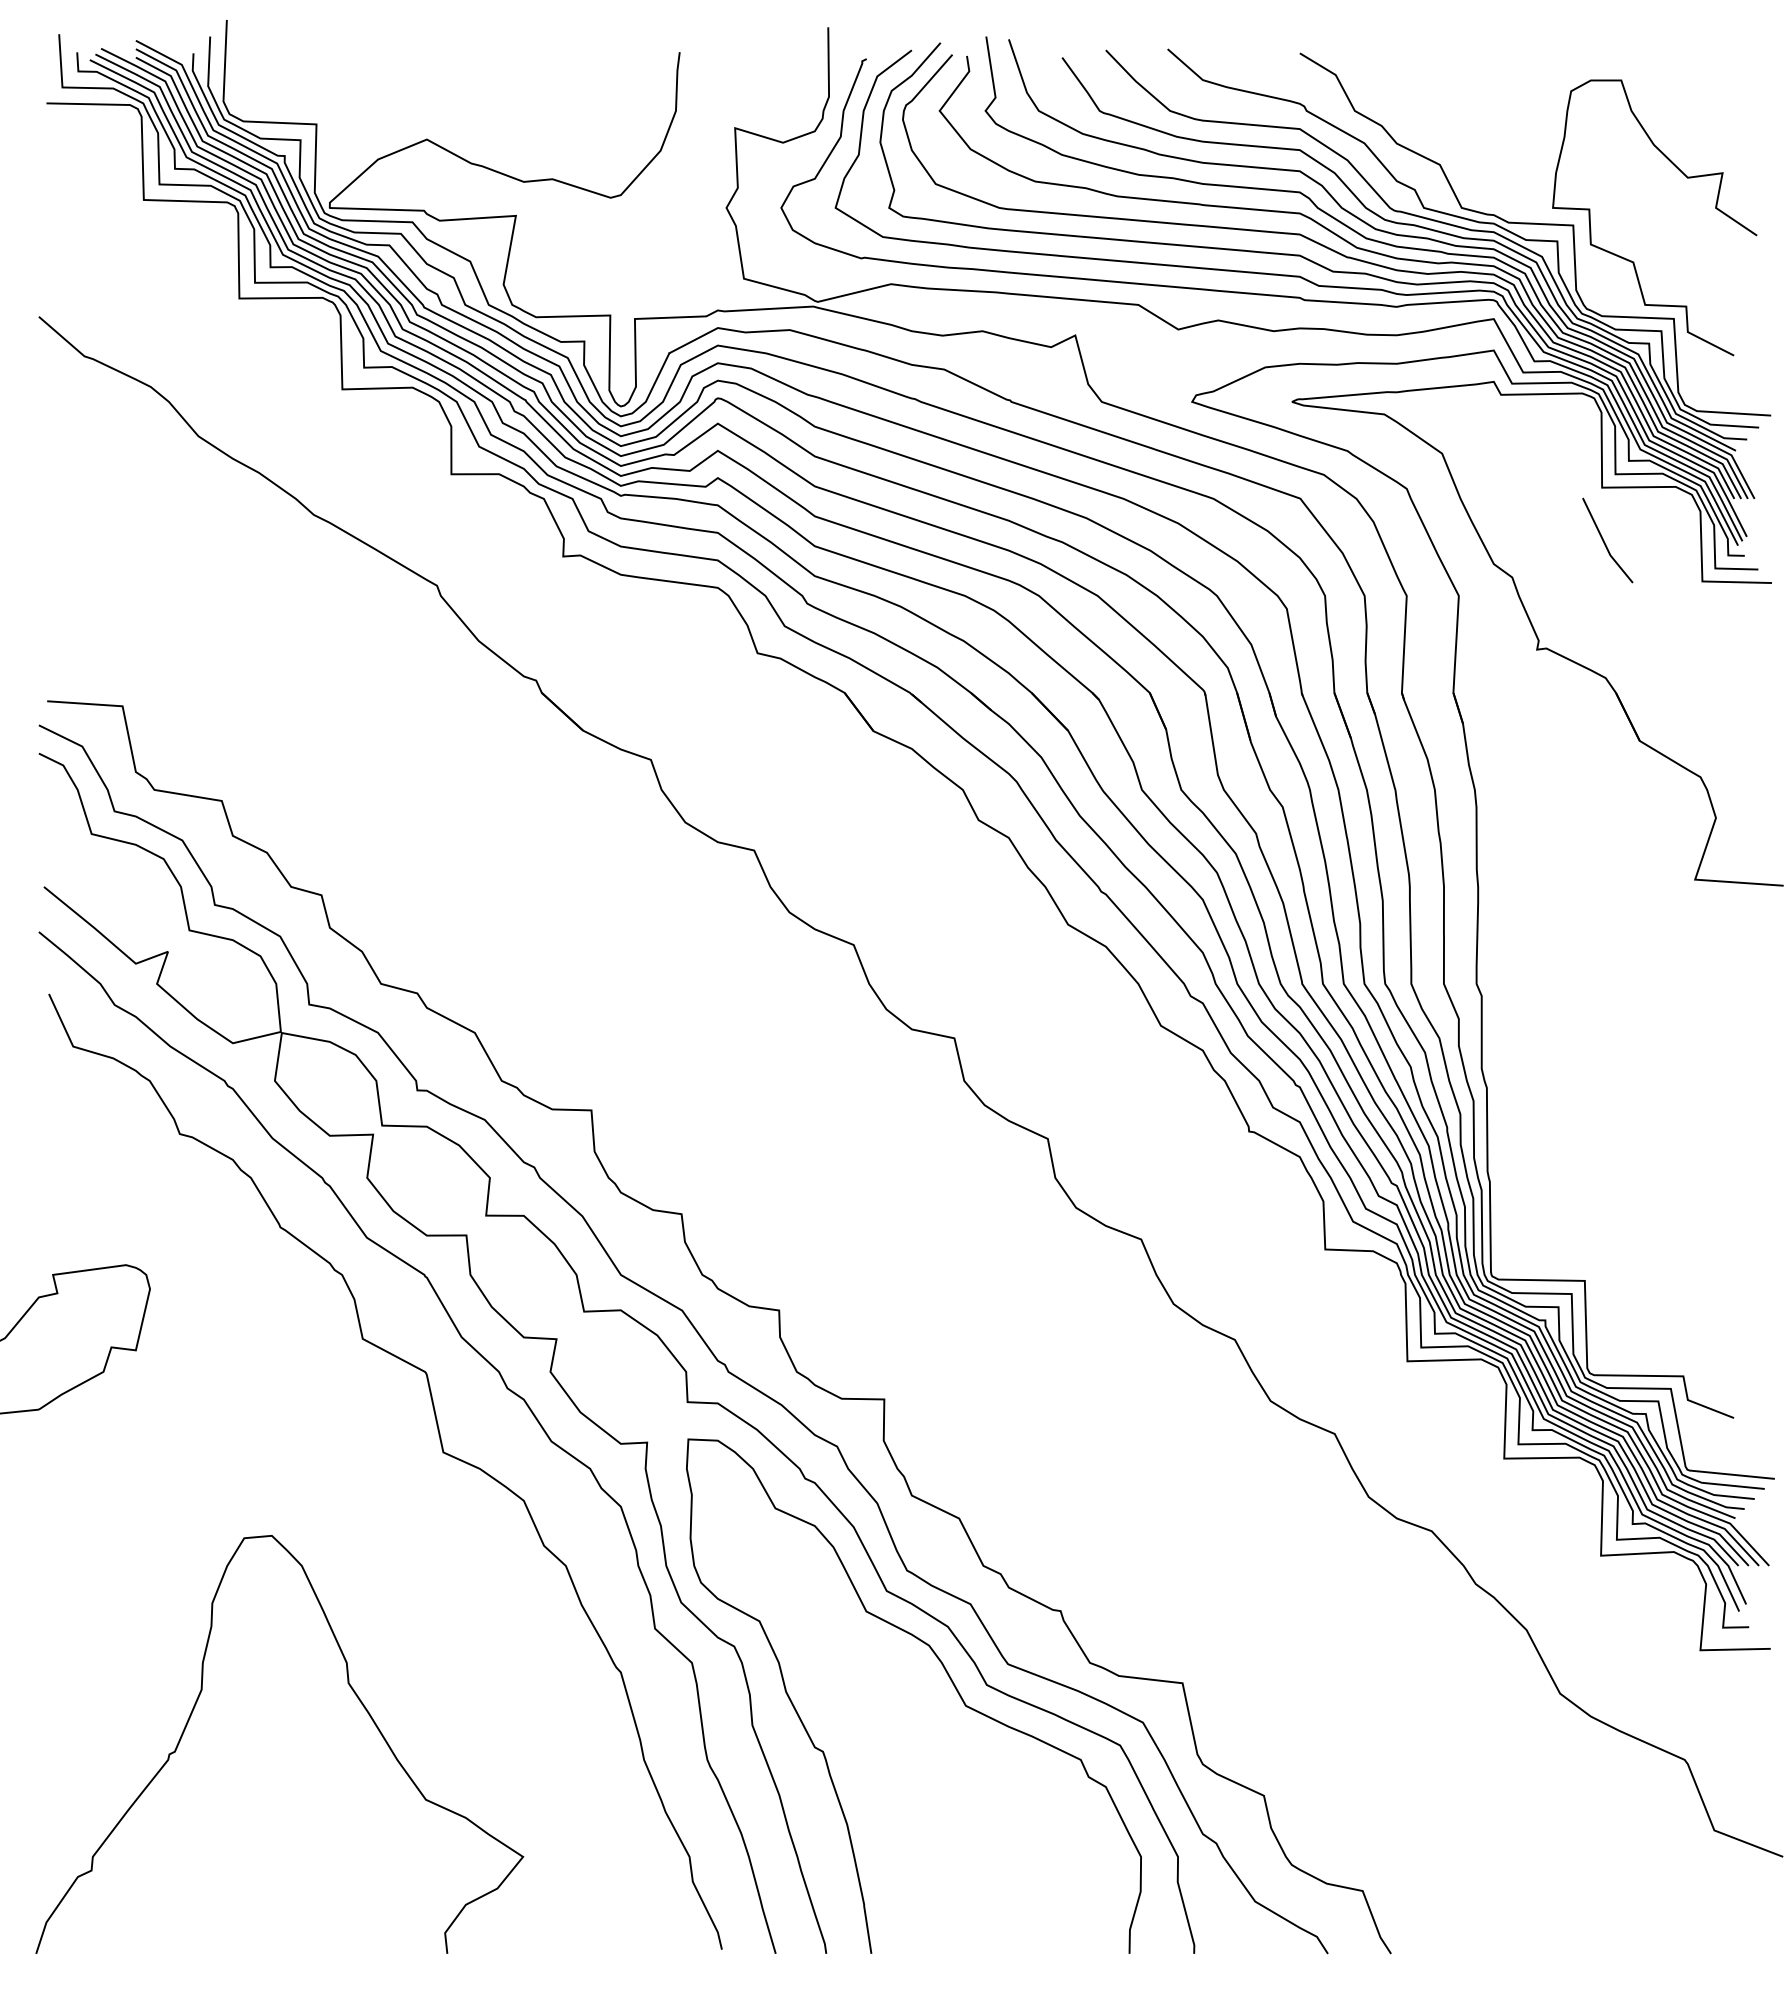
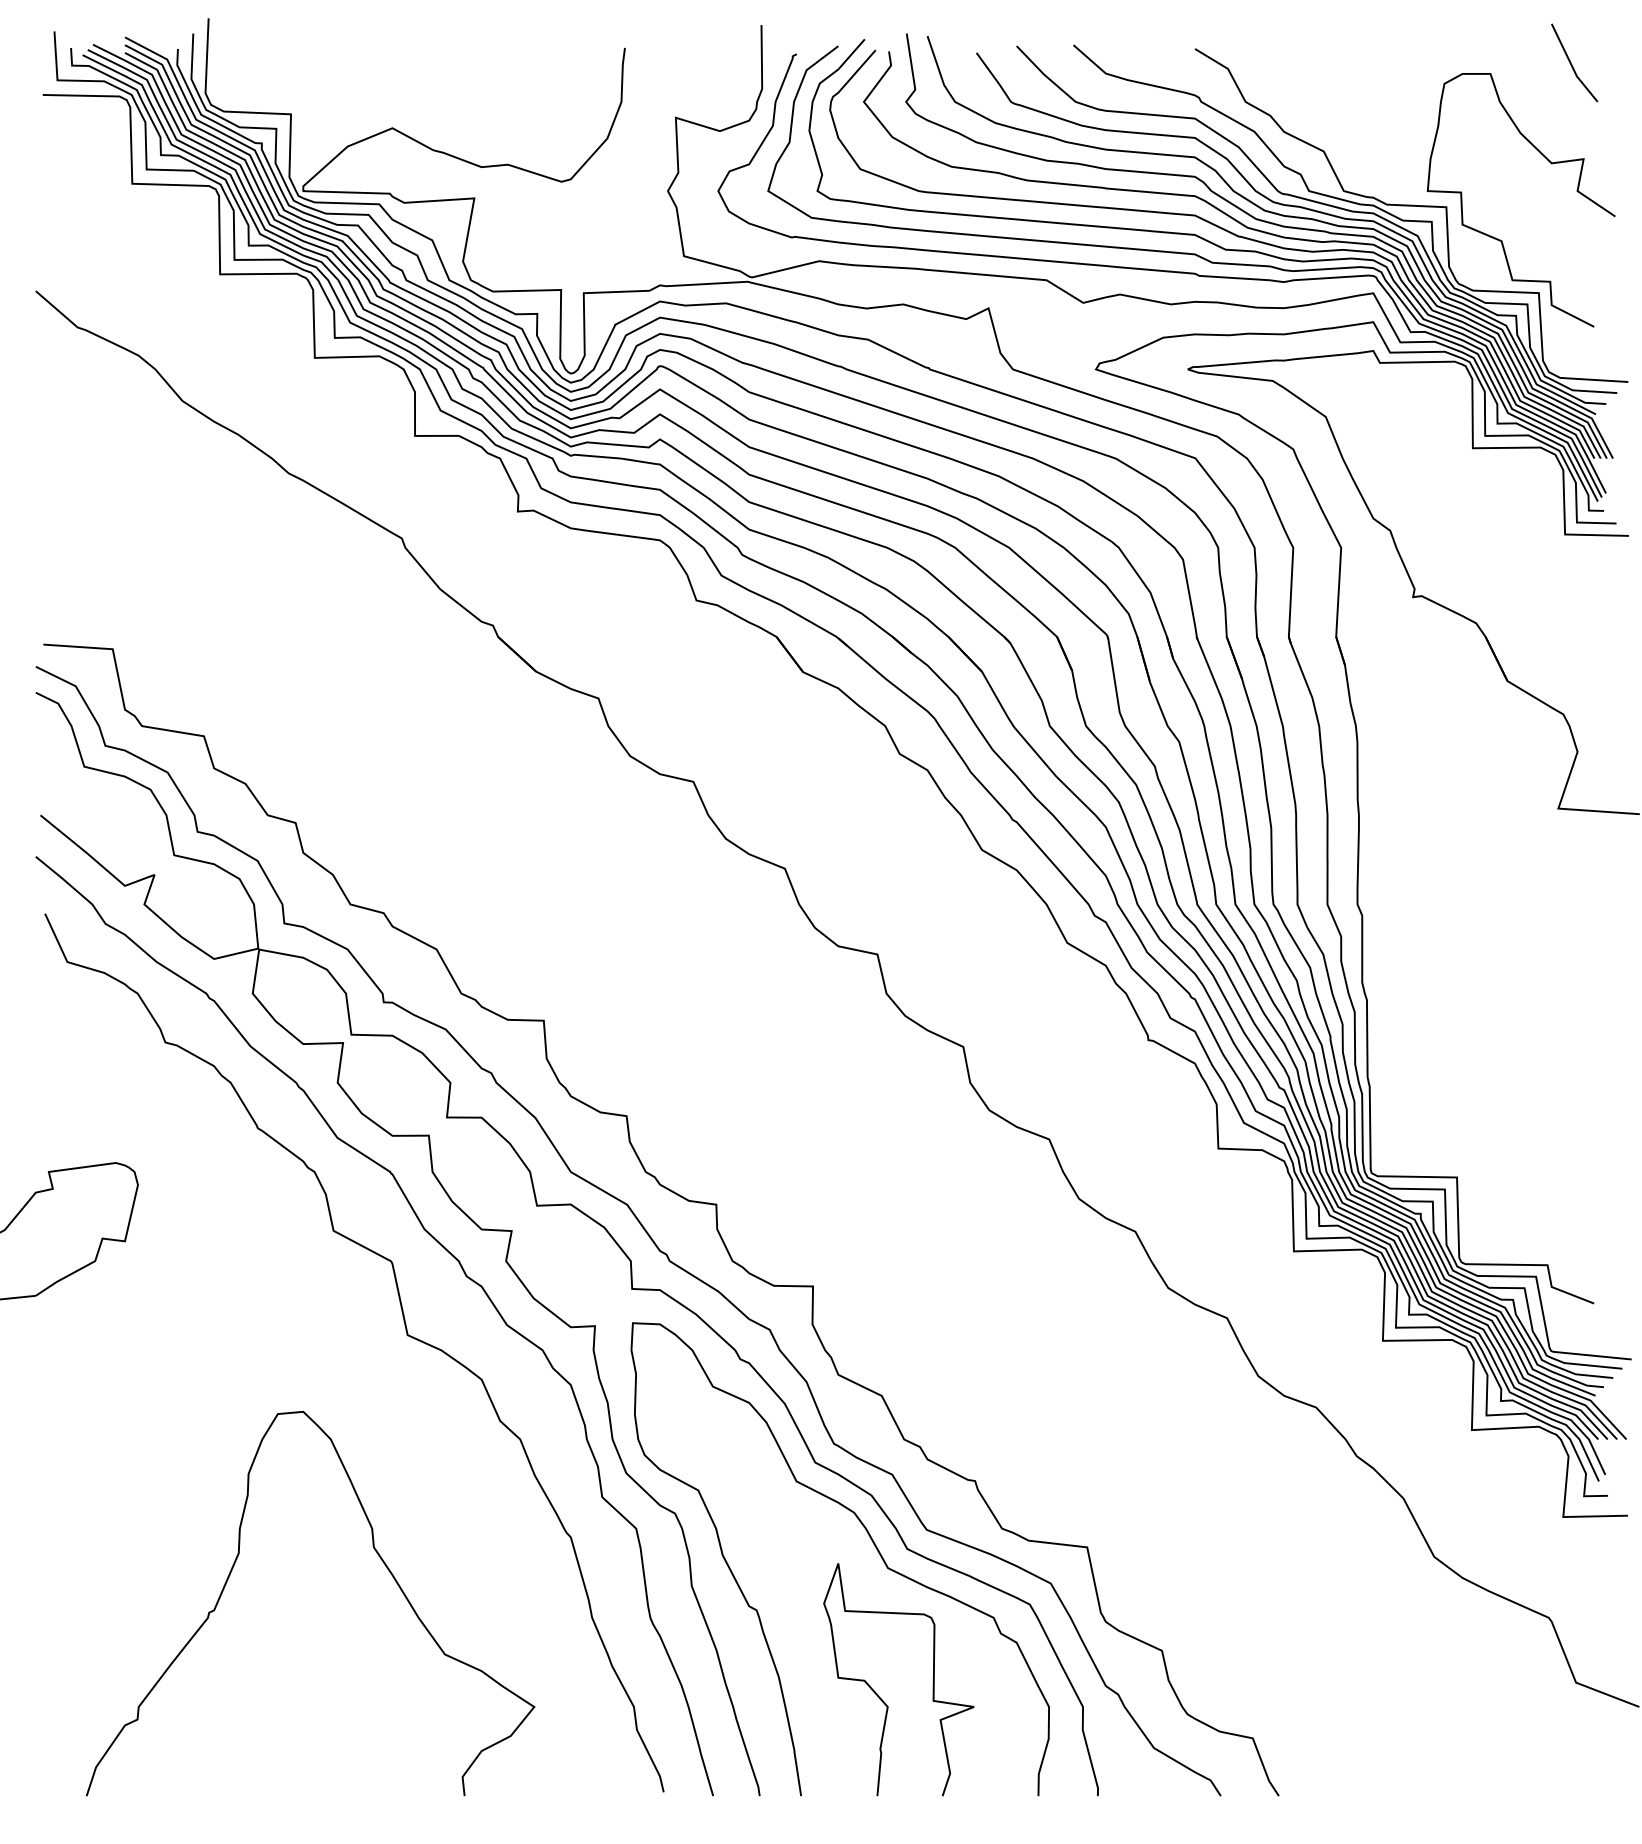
line: (1605, 542) -> (1572, 64), moved
curve: (355, 1695) -> (380, 1558), moved
curve: (955, 1843) -> (878, 1694), added

